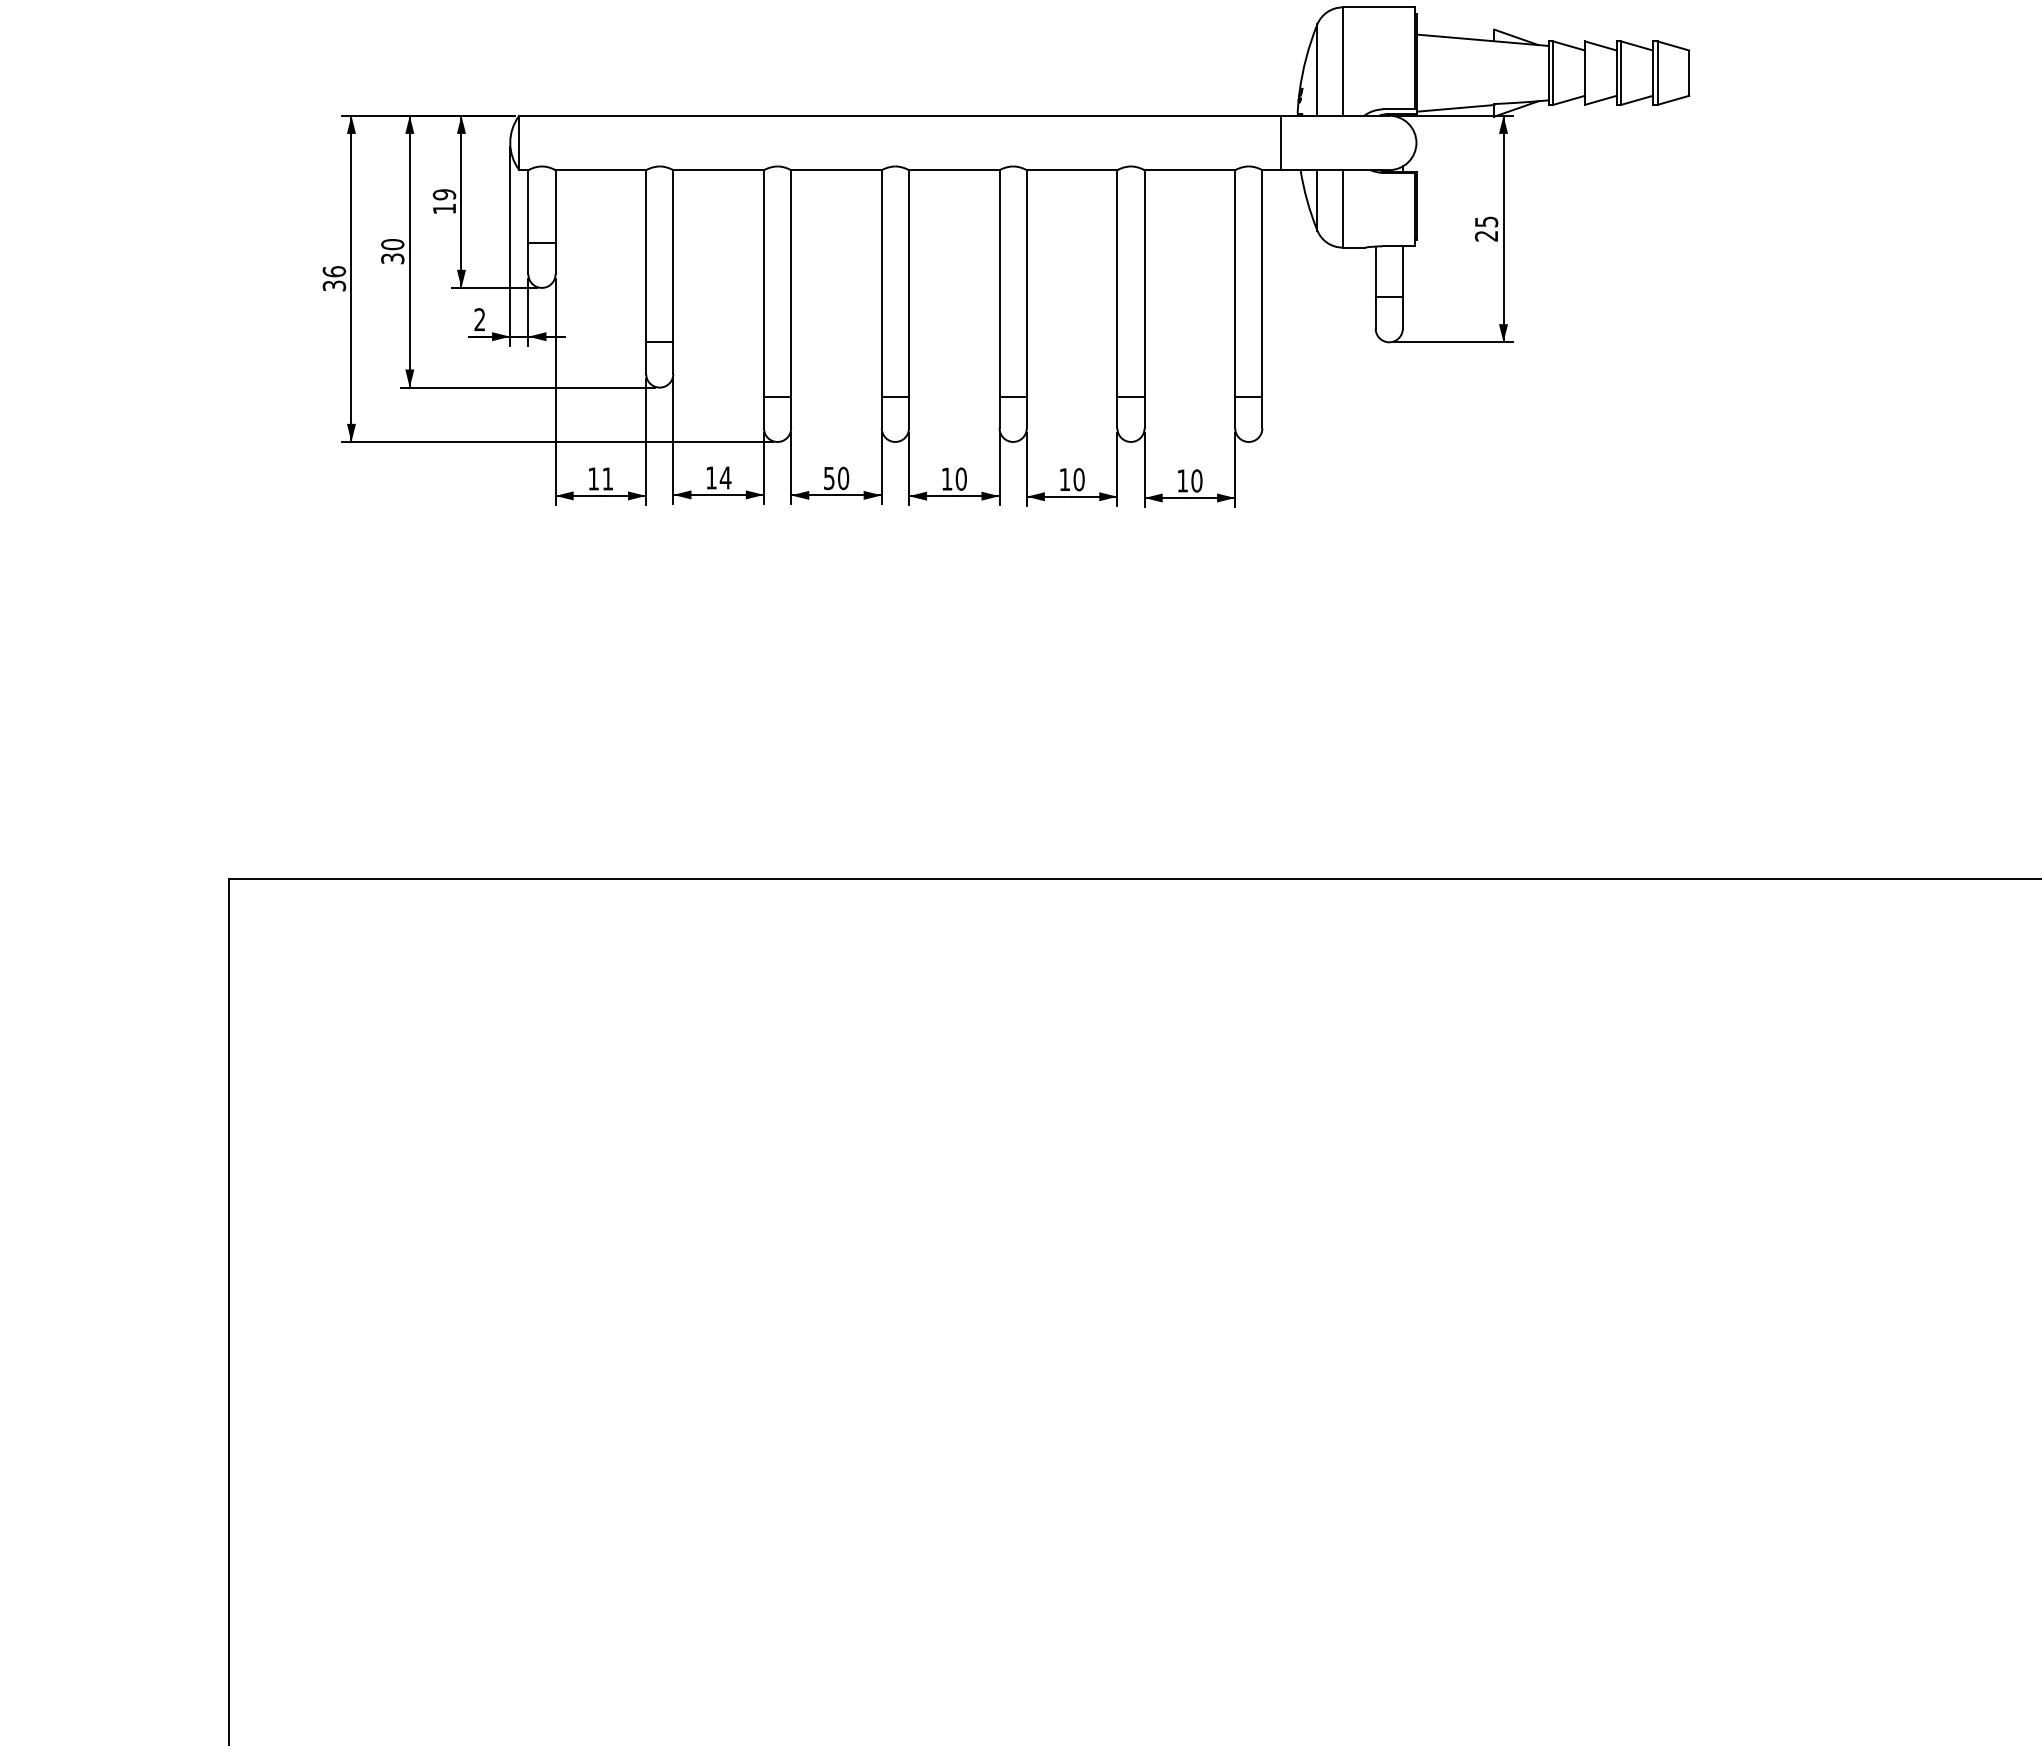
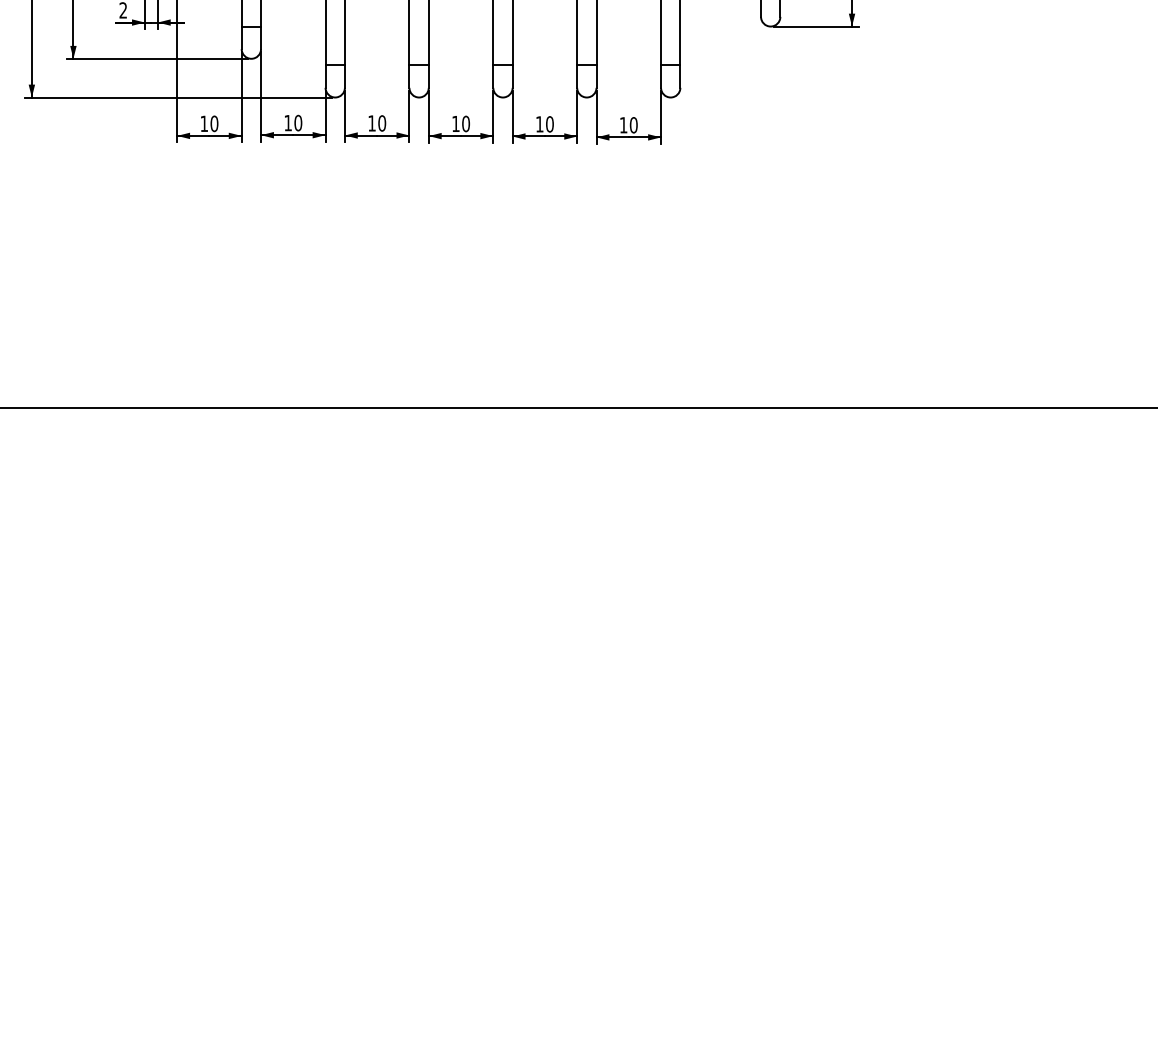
text: (725, 477) -> (298, 122), 14 -> 10
text: (607, 478) -> (214, 123), 11 -> 10
text: (829, 478) -> (372, 123), 50 -> 10

